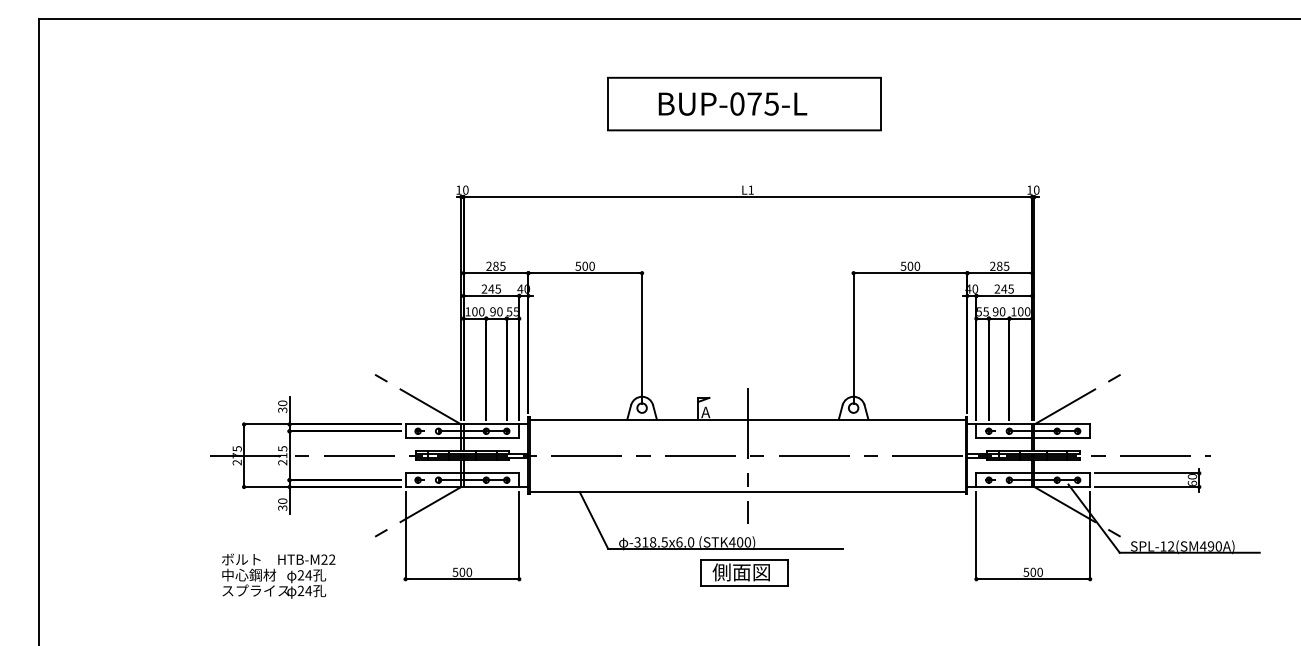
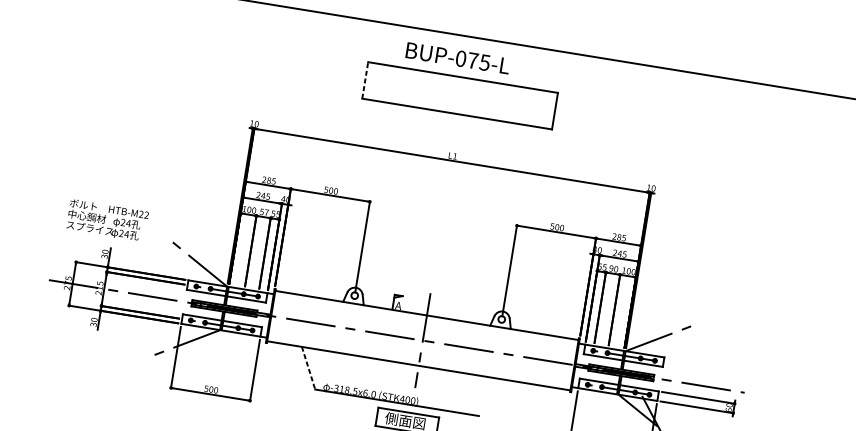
line: (607, 103) -> (364, 79), solid -> dashed
text: (732, 103) -> (457, 57), moved
text: (496, 311) -> (264, 212), 90 -> 57
line: (593, 520) -> (308, 368), solid -> dashed
text: (278, 575) -> (107, 220), moved

